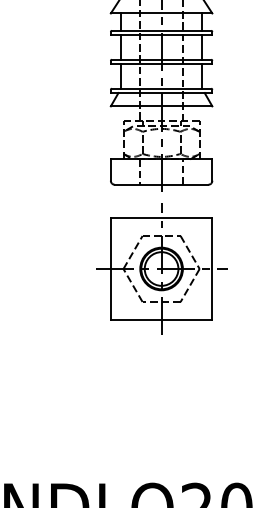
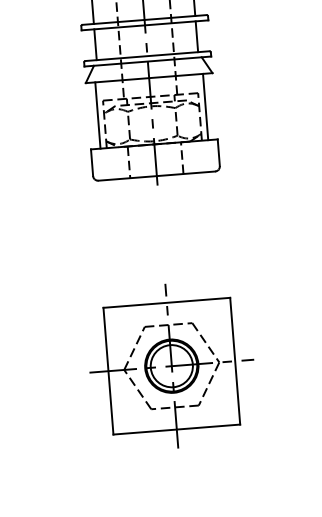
line: (118, 132) -> (97, 115), added
line: (204, 132) -> (205, 106), added
part: (161, 268) -> (171, 365), moved

